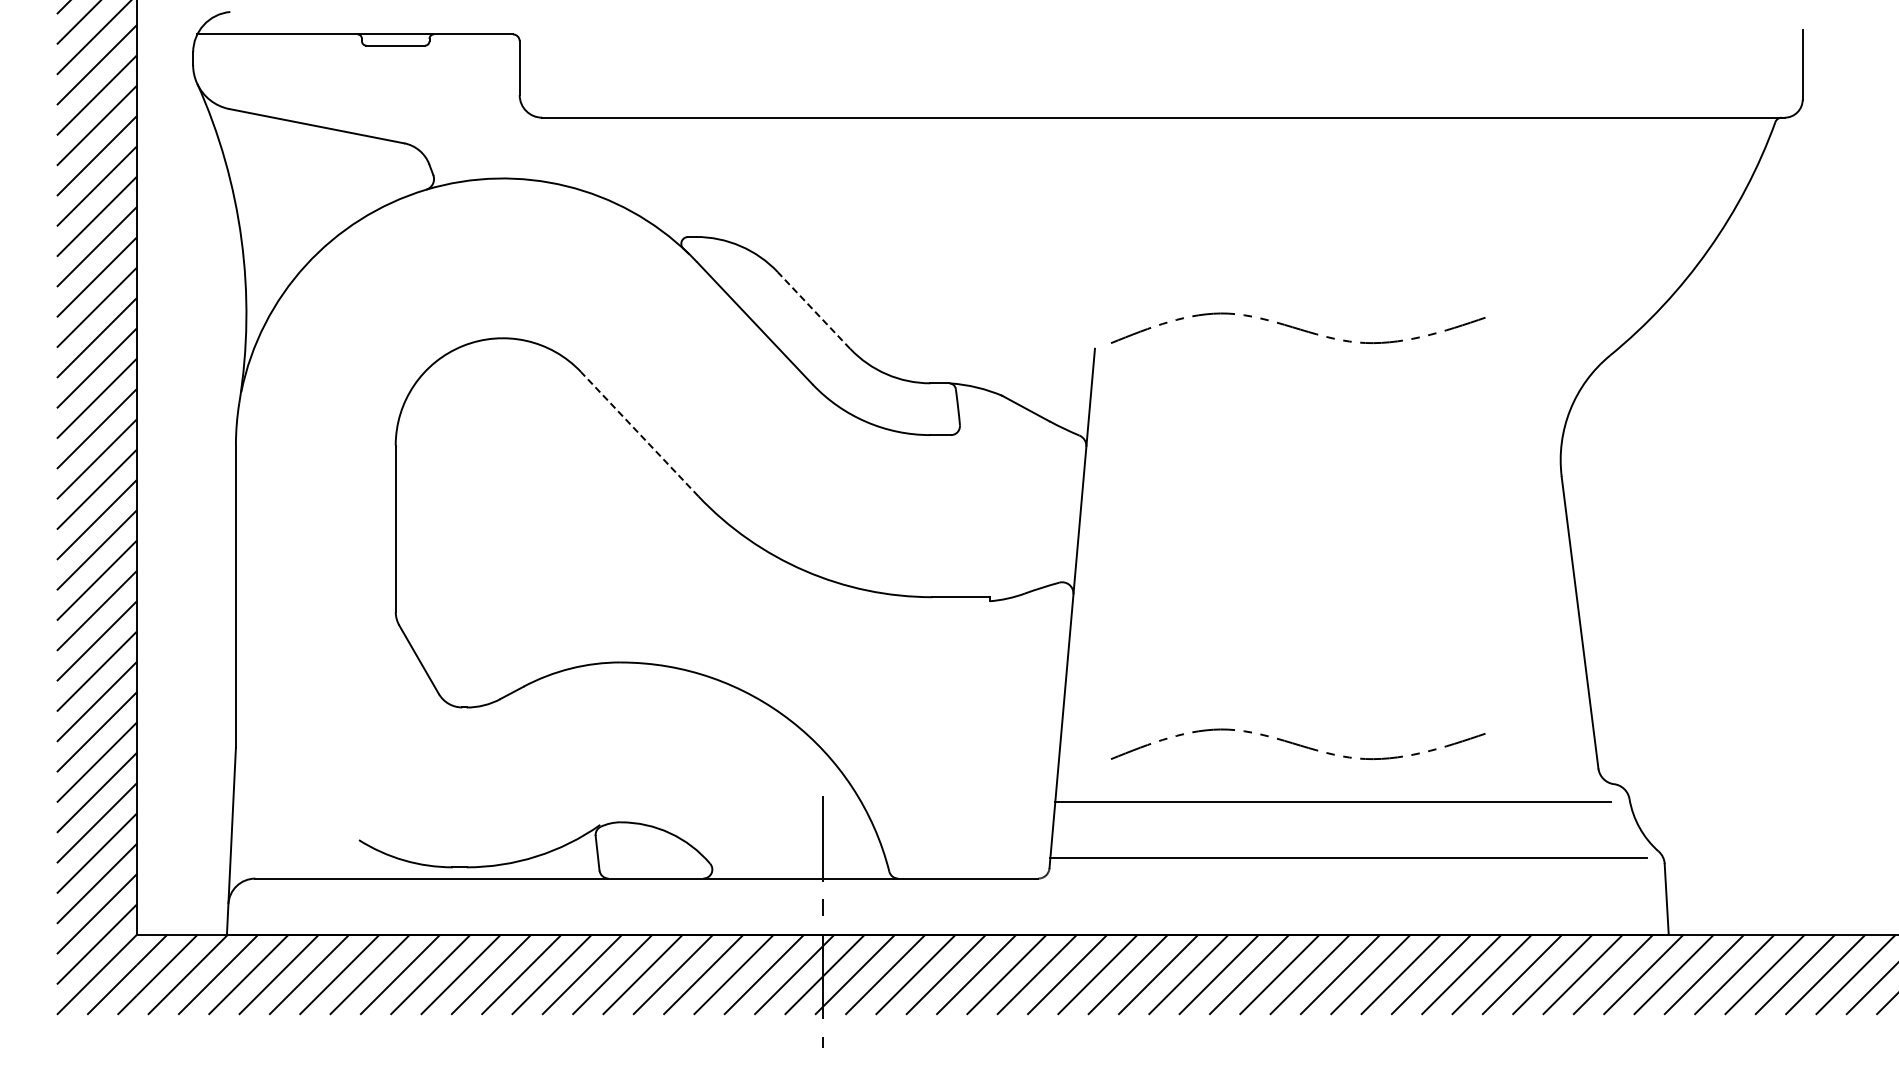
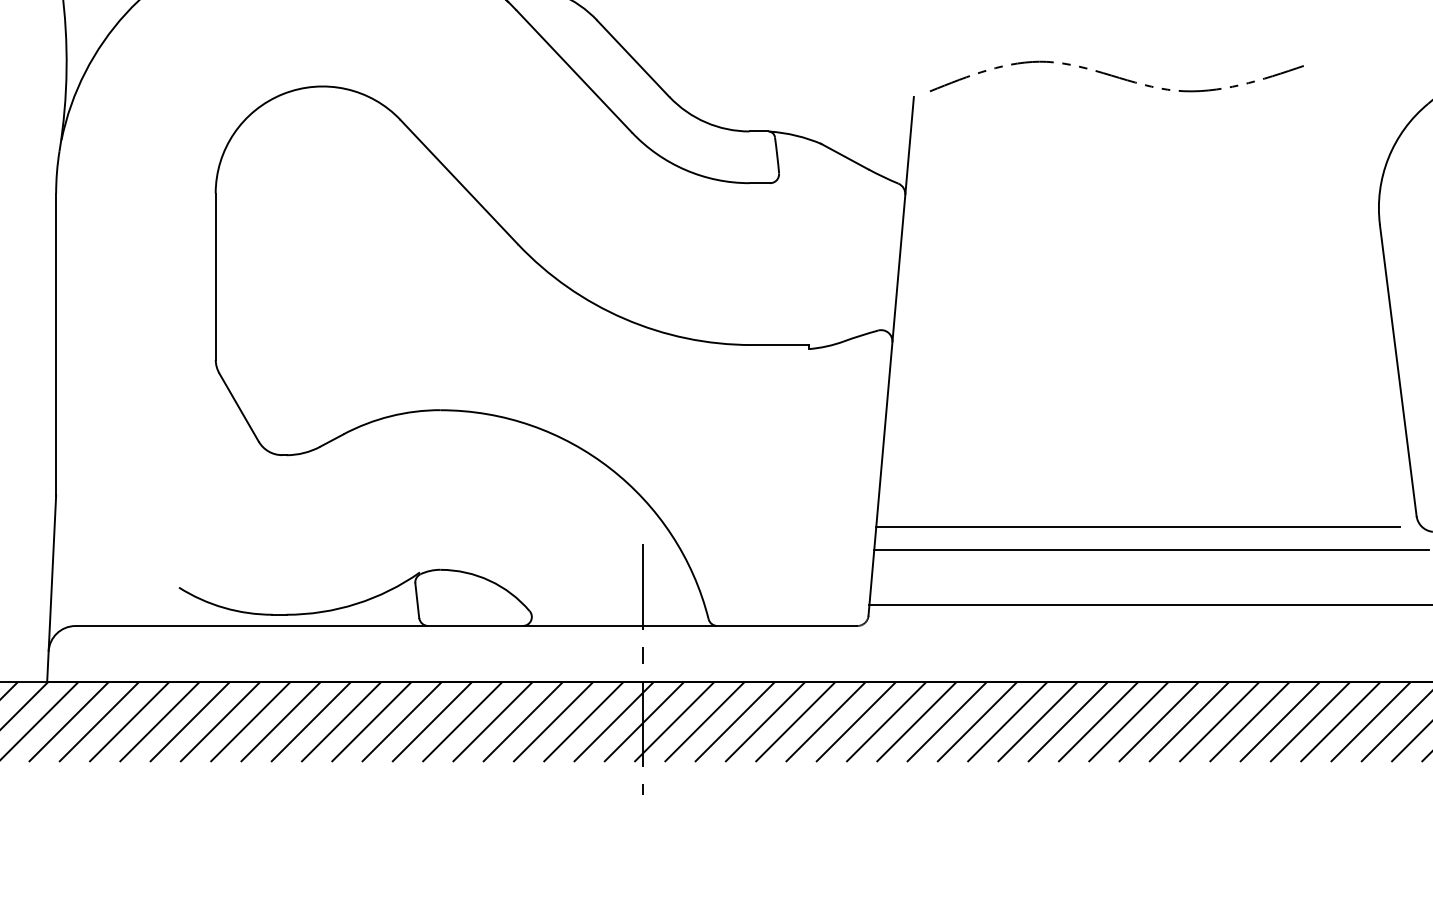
line: (814, 310) -> (633, 58), dashed -> solid
line: (639, 434) -> (459, 182), dashed -> solid
curve: (1297, 743) -> (1116, 491), removed
line: (1319, 779) -> (1138, 527), added

